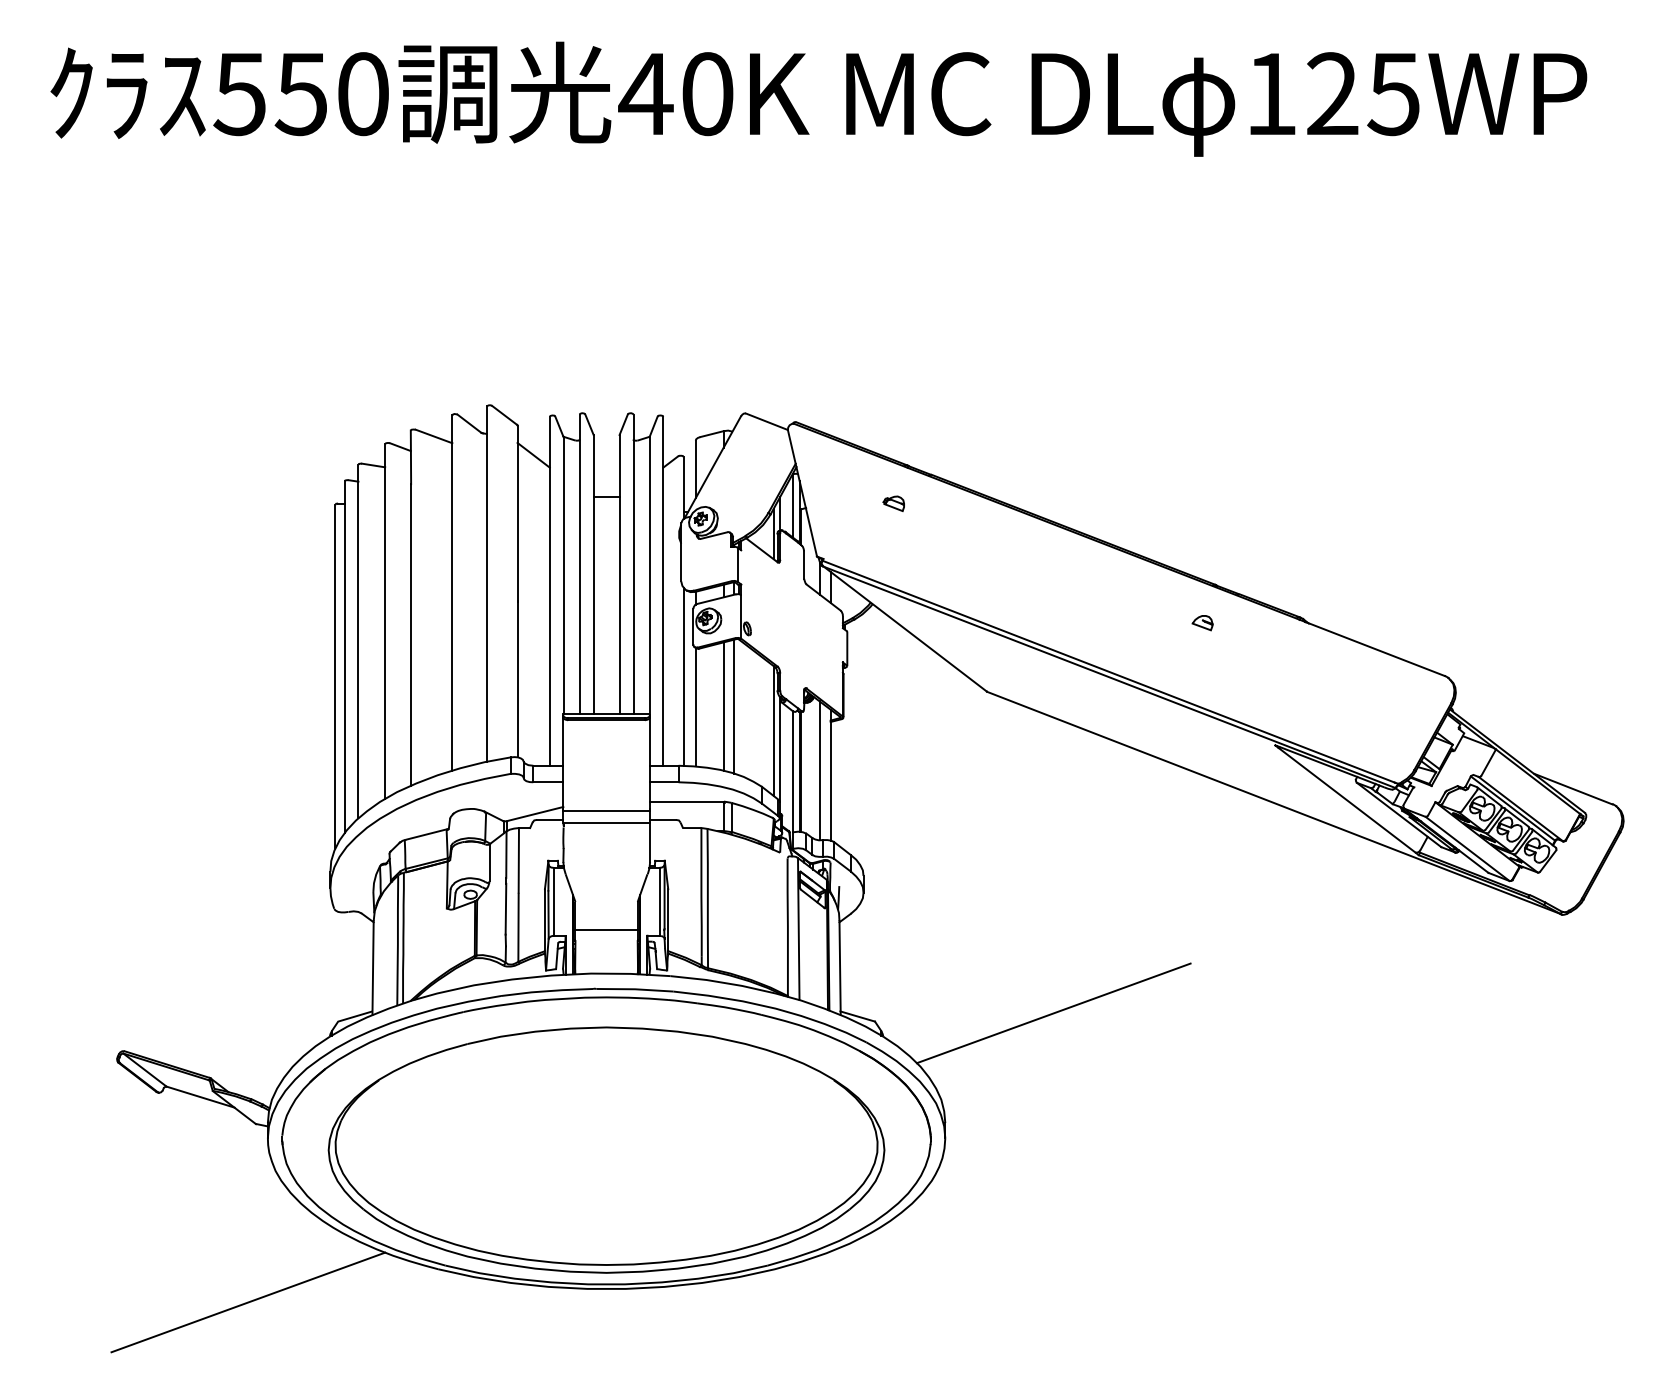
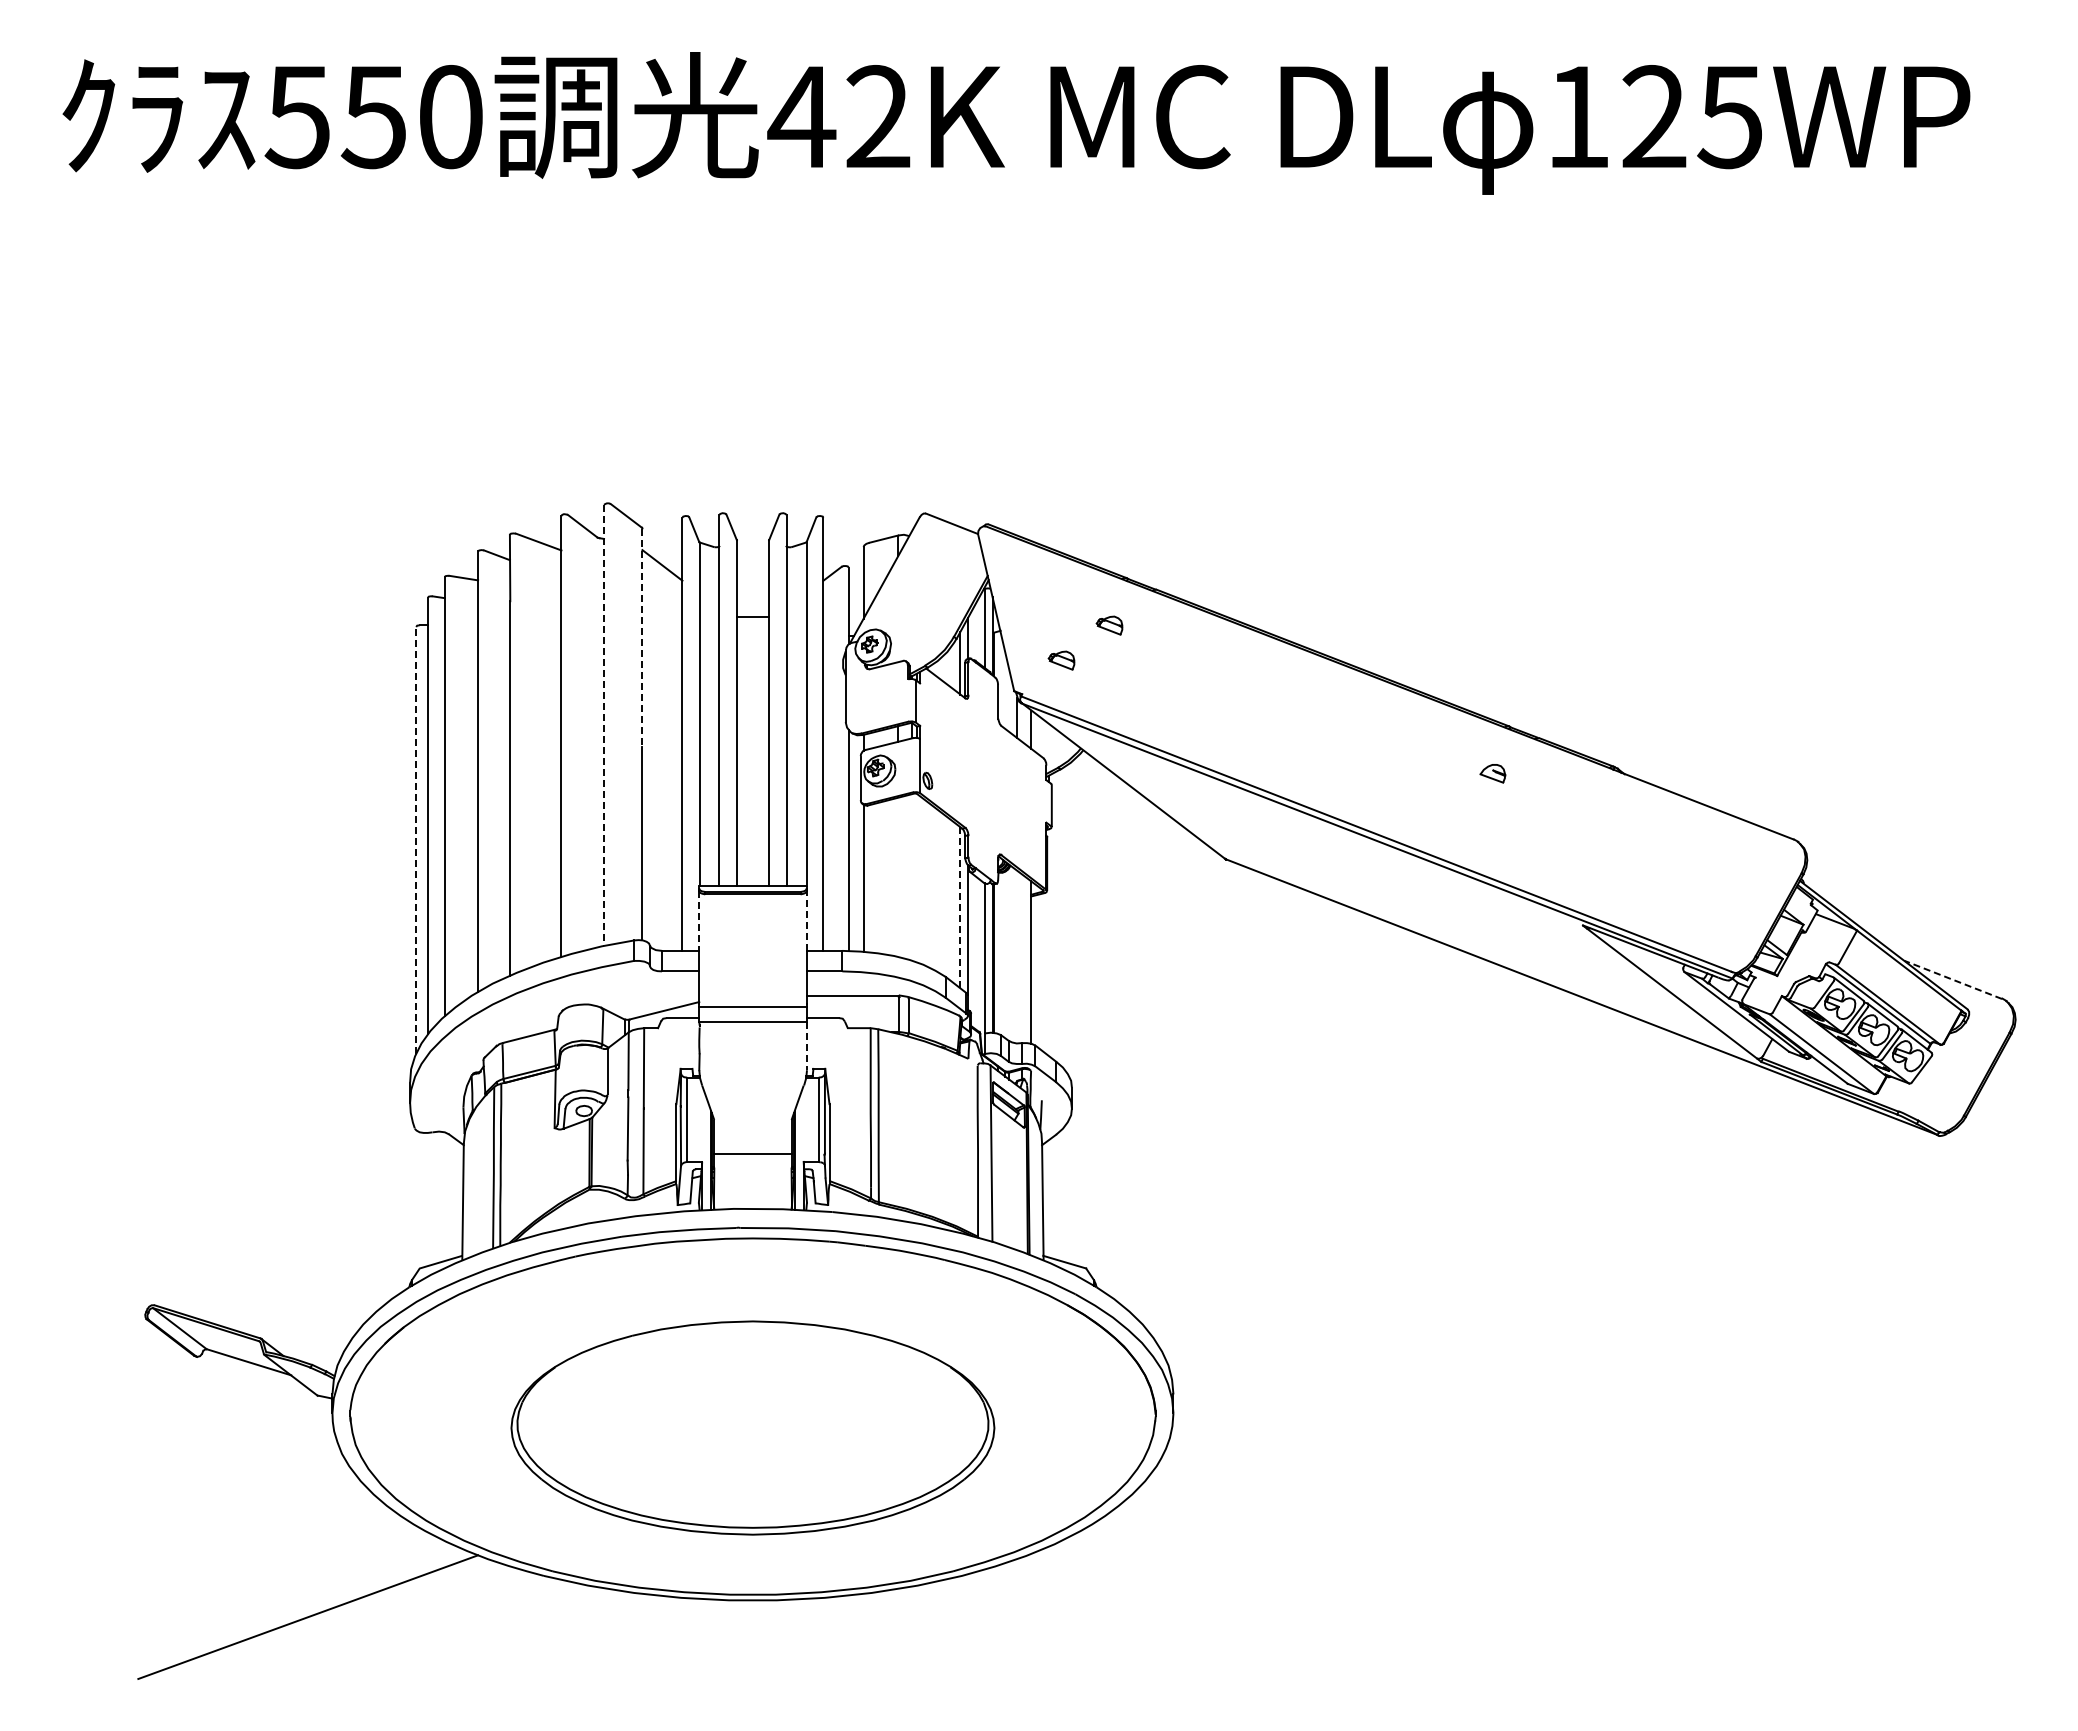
text: (707, 94) -> (878, 117), 40K -> 42K
line: (517, 514) -> (642, 638), solid -> dashed
part: (855, 531) -> (1061, 660), added
line: (487, 584) -> (604, 725), solid -> dashed
line: (335, 676) -> (416, 839), solid -> dashed
line: (723, 705) -> (898, 876), removed
line: (734, 706) -> (911, 877), removed
line: (773, 730) -> (960, 907), solid -> dashed
line: (563, 741) -> (699, 920), solid -> dashed
line: (649, 741) -> (806, 920), solid -> dashed
line: (819, 770) -> (1017, 956), removed
line: (1572, 788) -> (1952, 979), solid -> dashed
line: (649, 842) -> (806, 1046), solid -> dashed
line: (1053, 1013) -> (1307, 1258), removed
part: (606, 1149) -> (752, 1427), size x0.7

